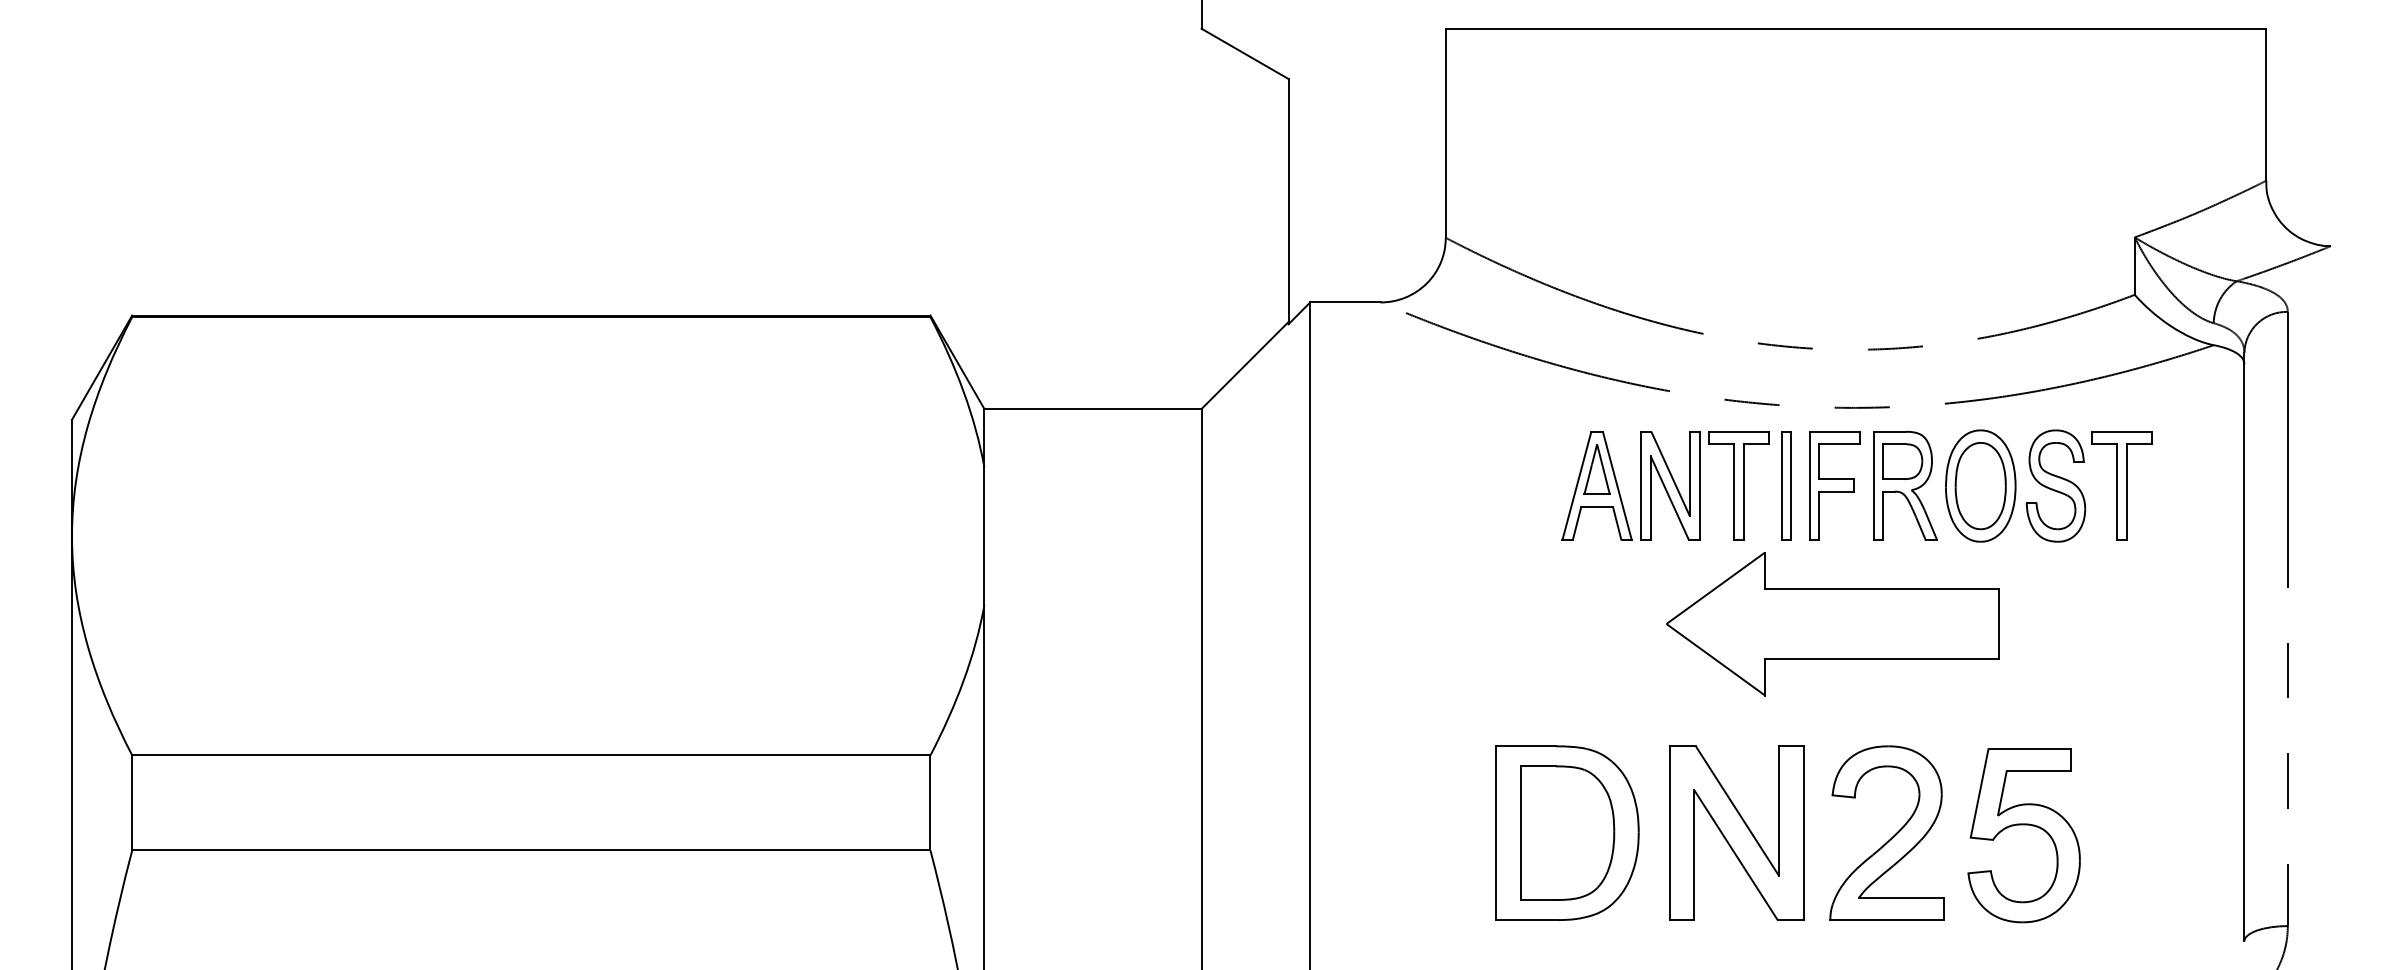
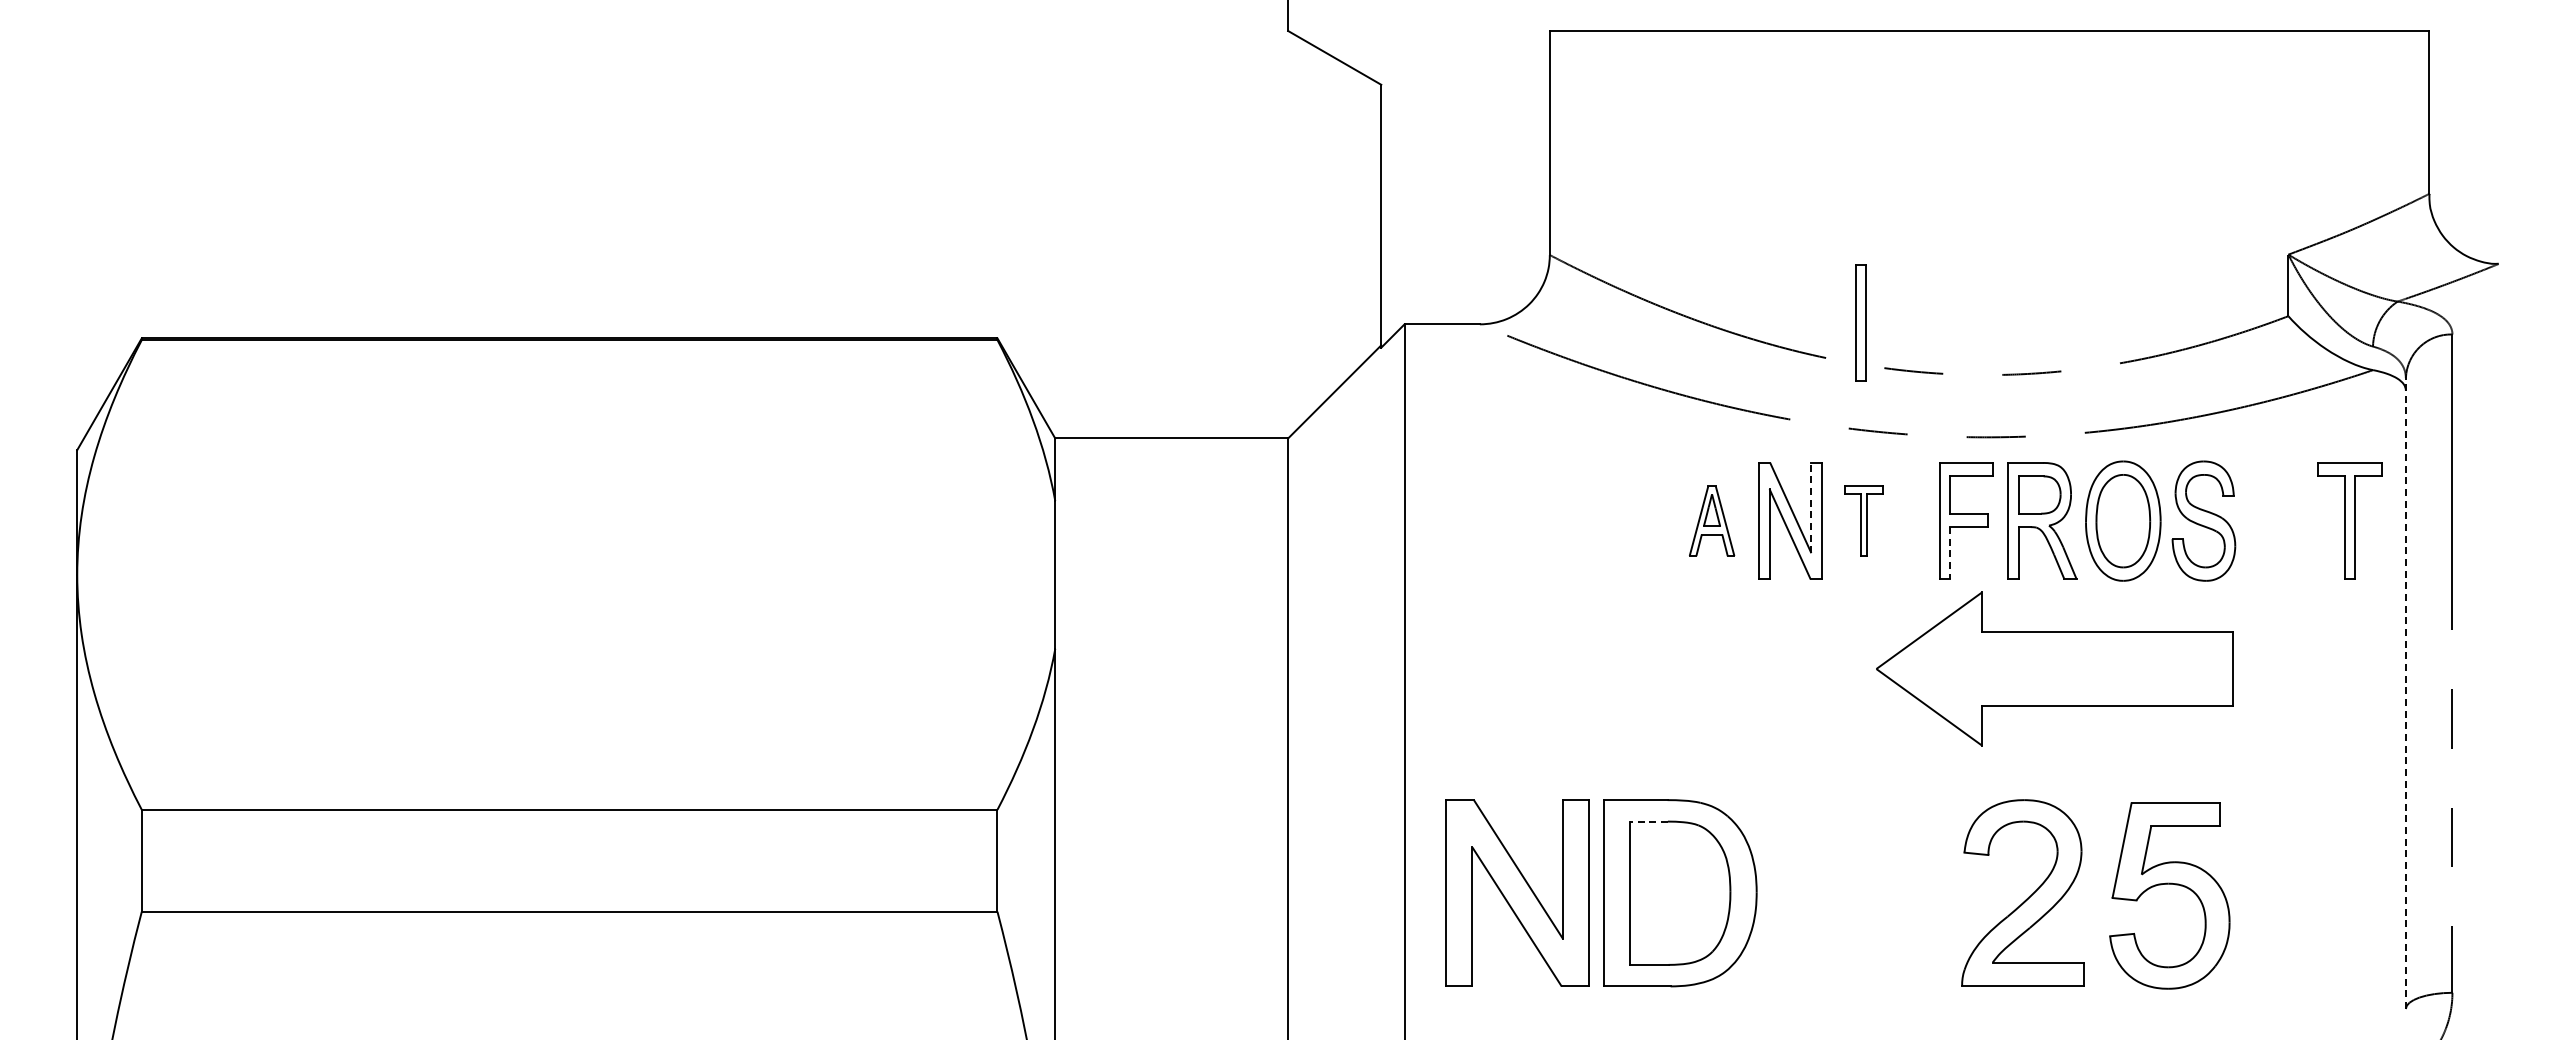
line: (1689, 473) -> (1811, 507), solid -> dashed
part: (1596, 485) -> (1711, 520), size x0.6
part: (1738, 485) -> (1863, 520), size x0.6
part: (1785, 485) -> (1860, 322), moved
part: (2121, 485) -> (2349, 520), moved
line: (1819, 516) -> (1950, 553), solid -> dashed
part: (1832, 623) -> (2054, 668), moved
line: (2244, 646) -> (2405, 693), solid -> dashed
line: (1538, 766) -> (1649, 821), solid -> dashed
part: (1736, 832) -> (1517, 892), moved

